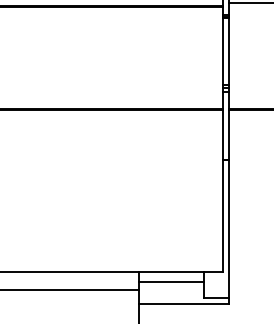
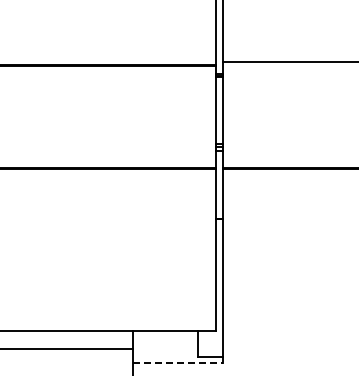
line: (171, 282) -> (165, 341), removed
line: (183, 304) -> (177, 363), solid -> dashed

